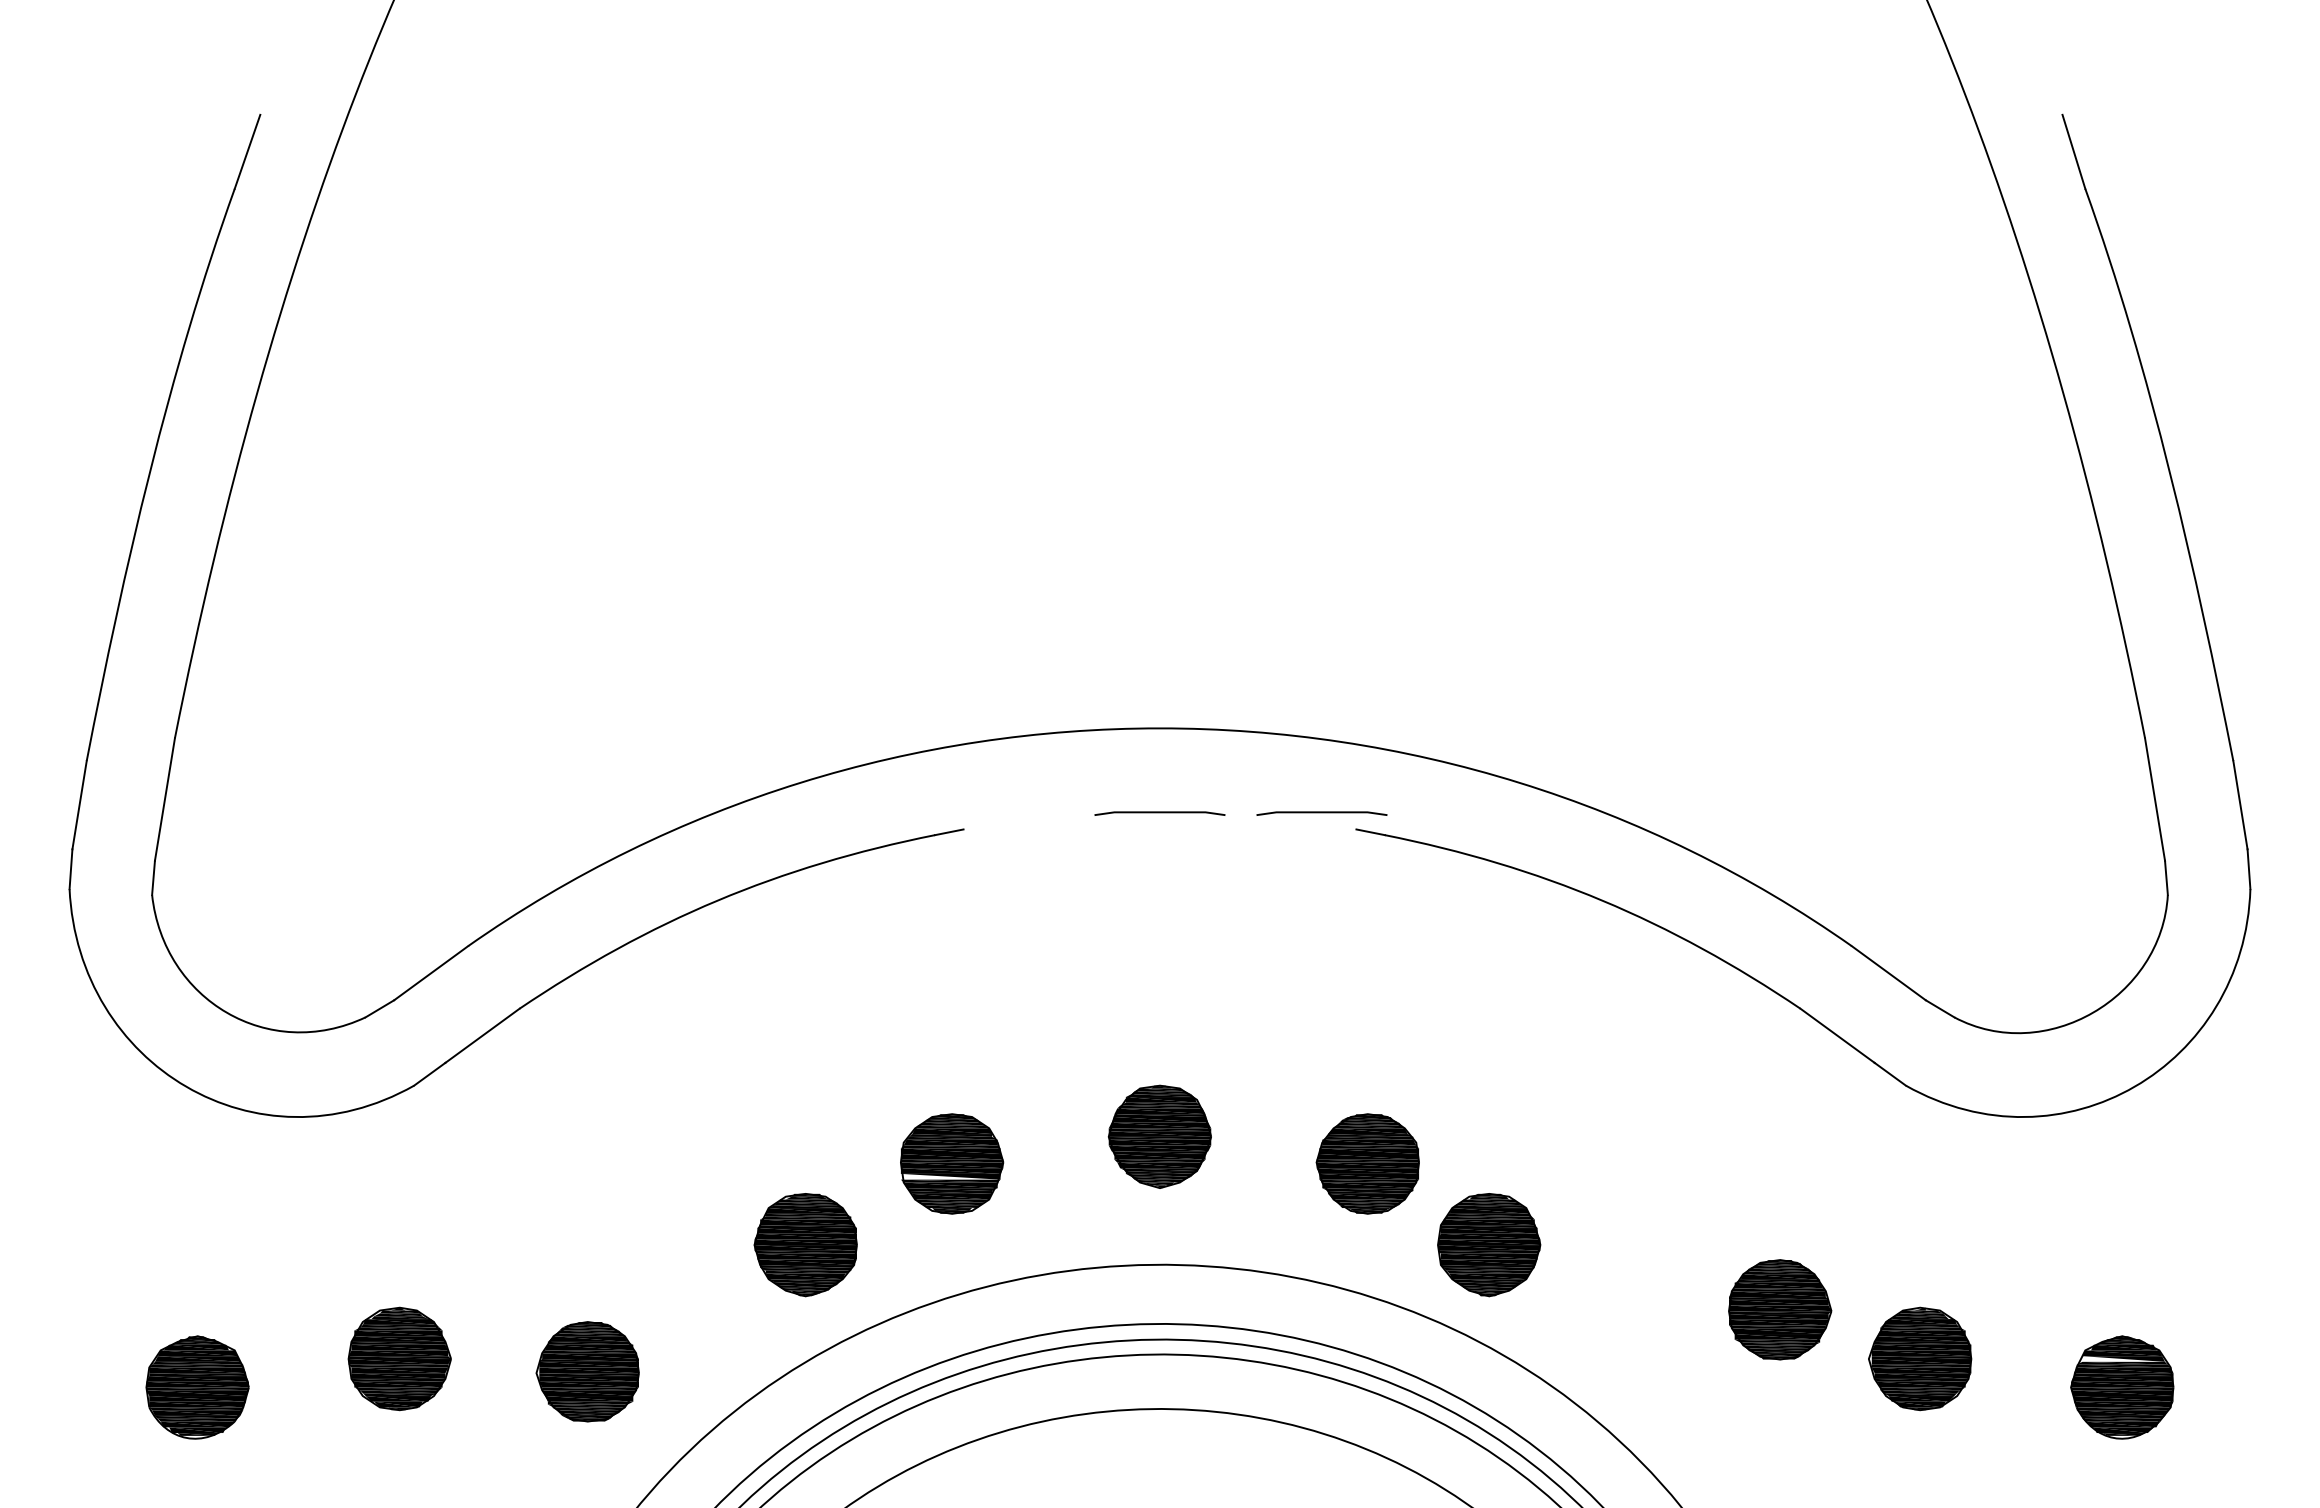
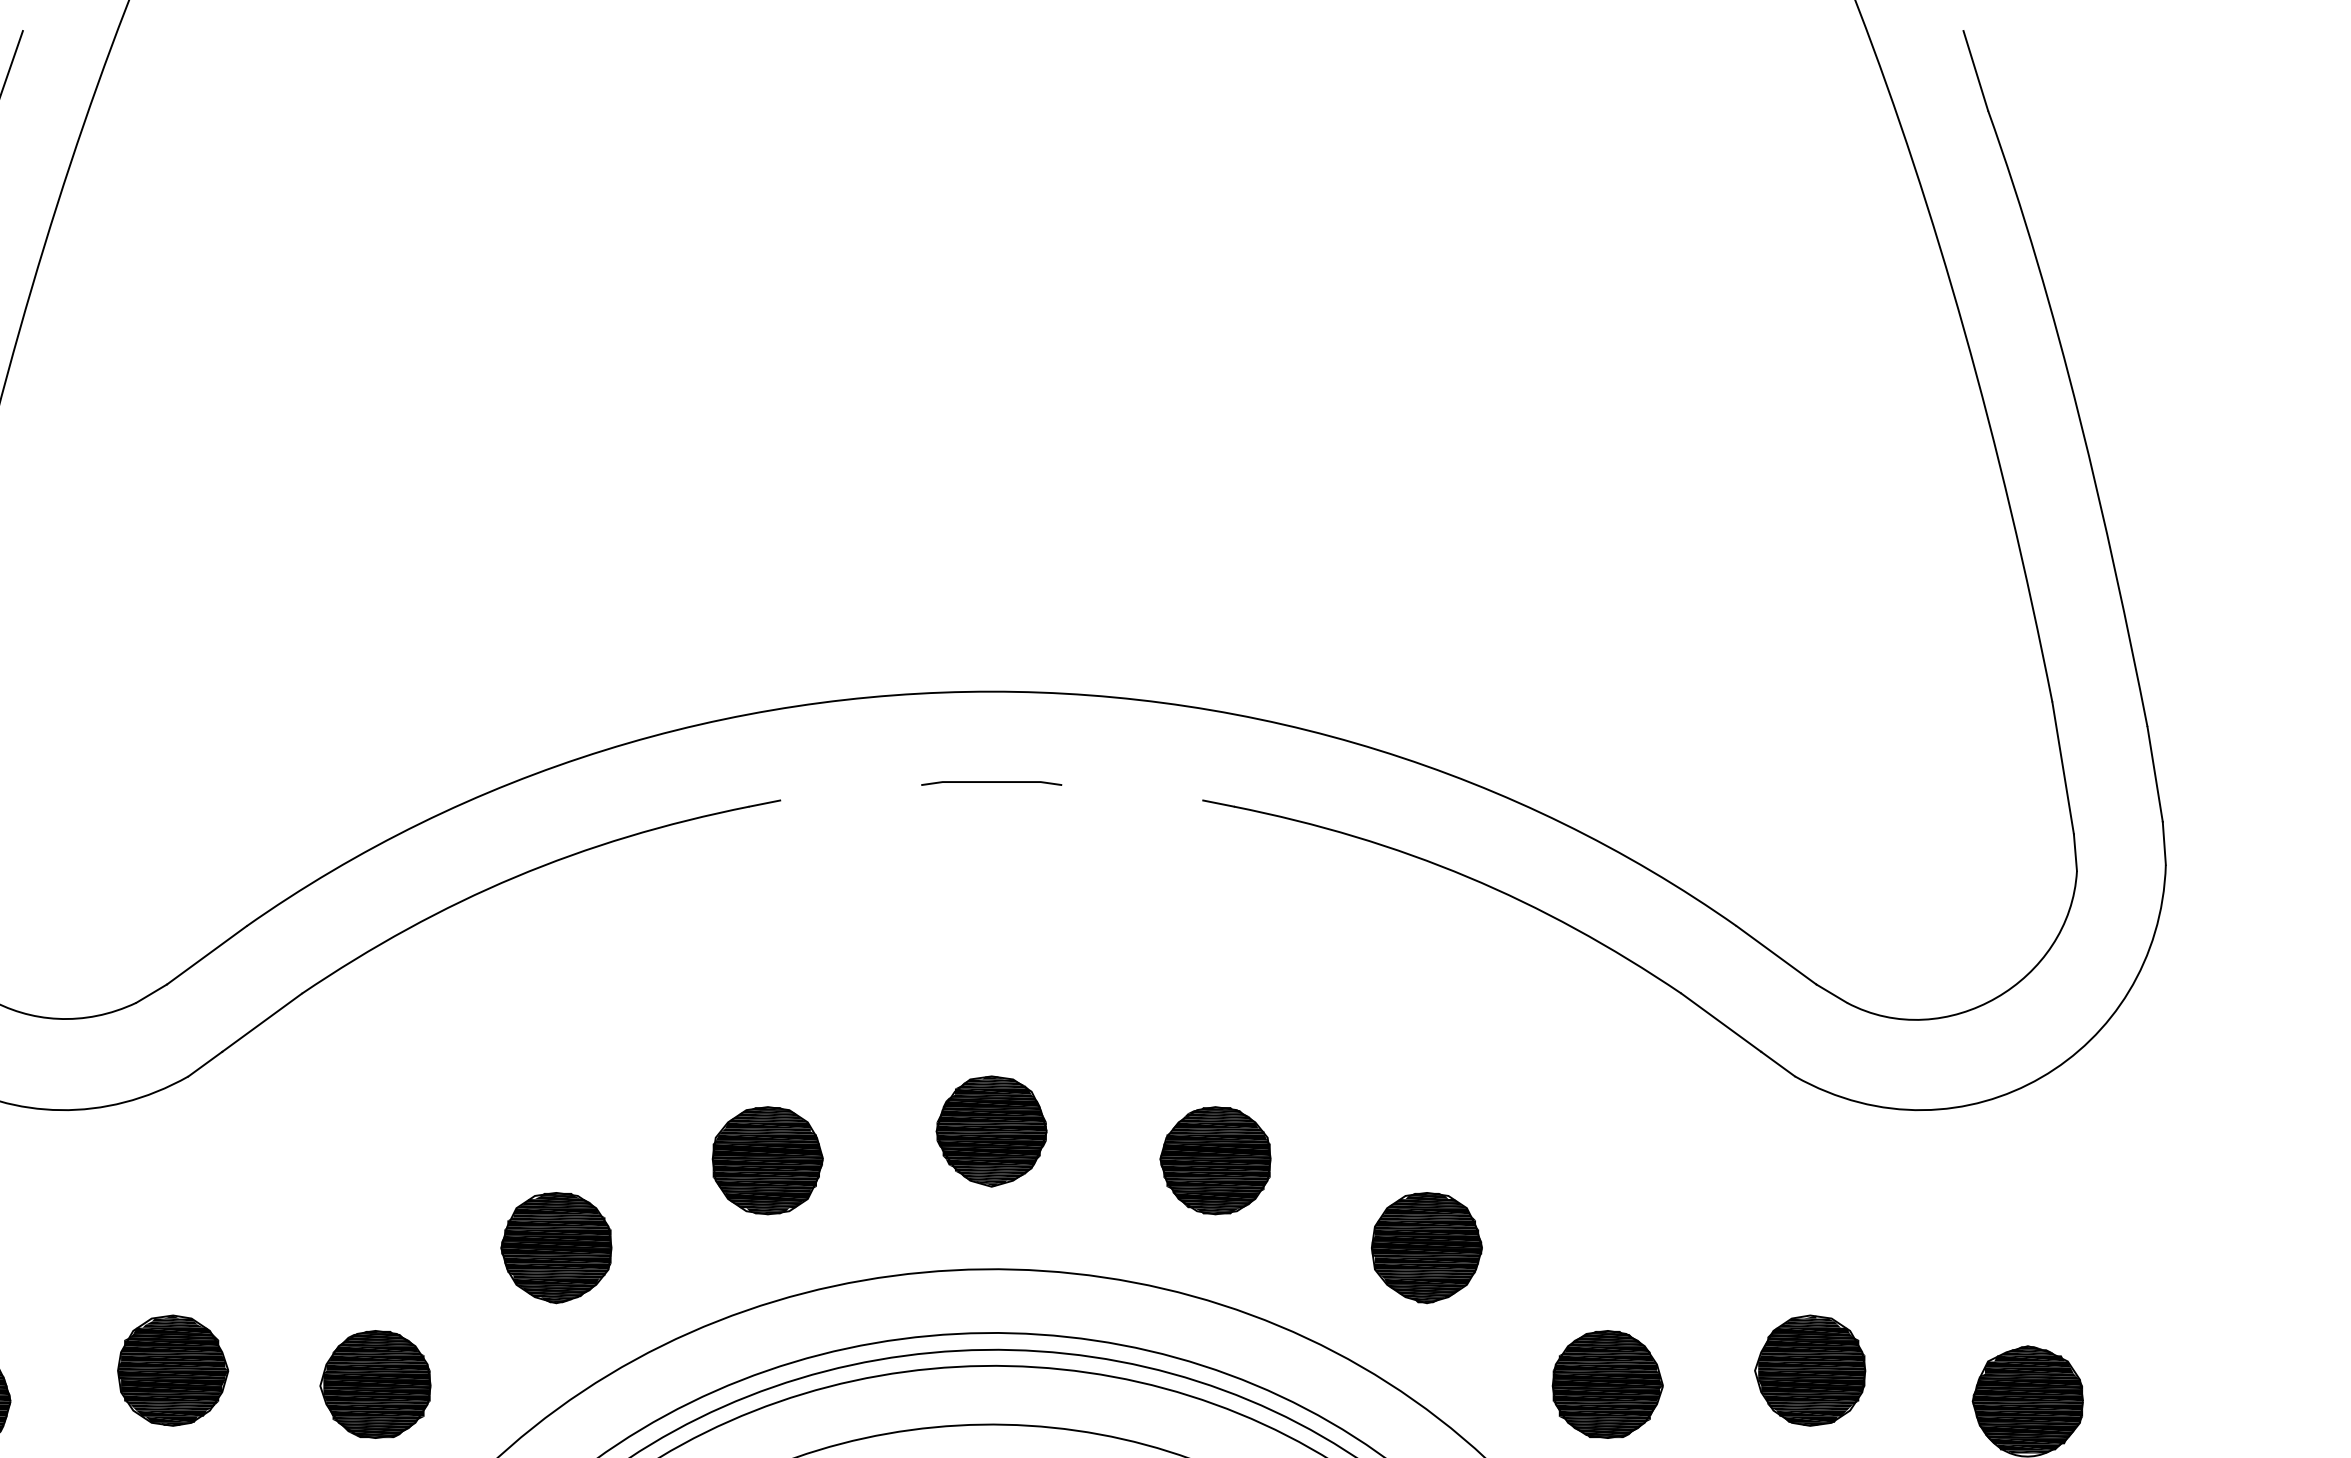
line: (1321, 813) -> (1165, 783), removed
fill: (950, 1176) -> (766, 1174), added
part: (805, 1245) -> (556, 1248), moved
part: (1489, 1245) -> (1427, 1248), moved
part: (1780, 1309) -> (1608, 1384), moved
fill: (2123, 1358) -> (2029, 1370), added

